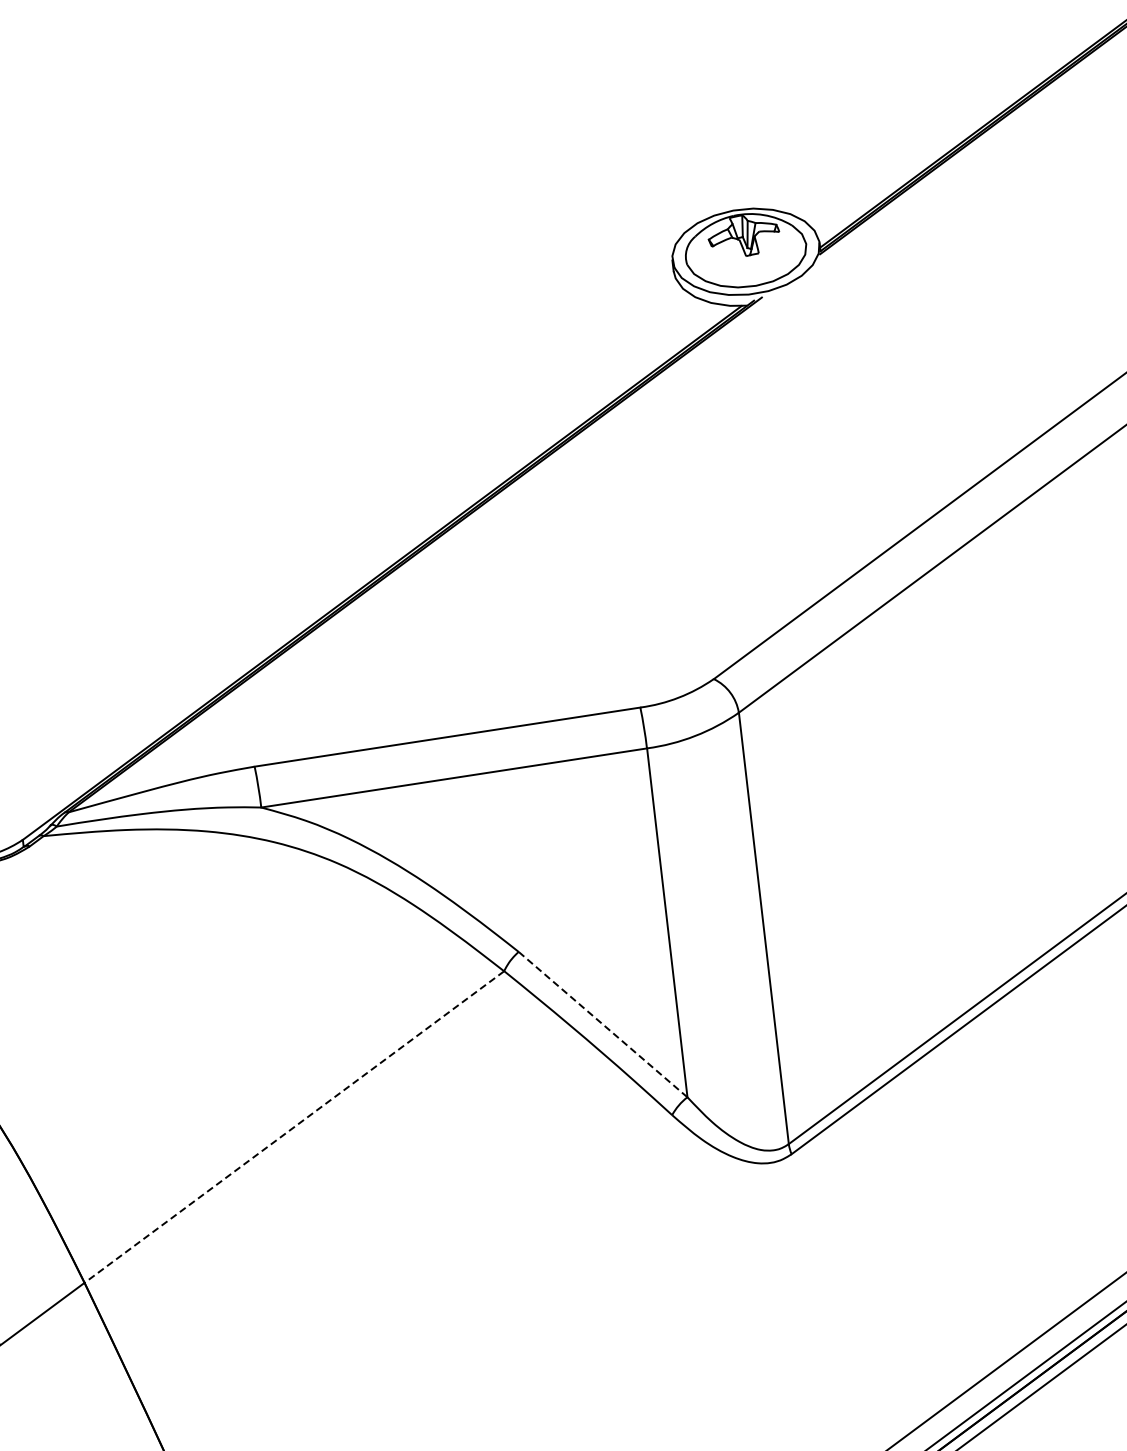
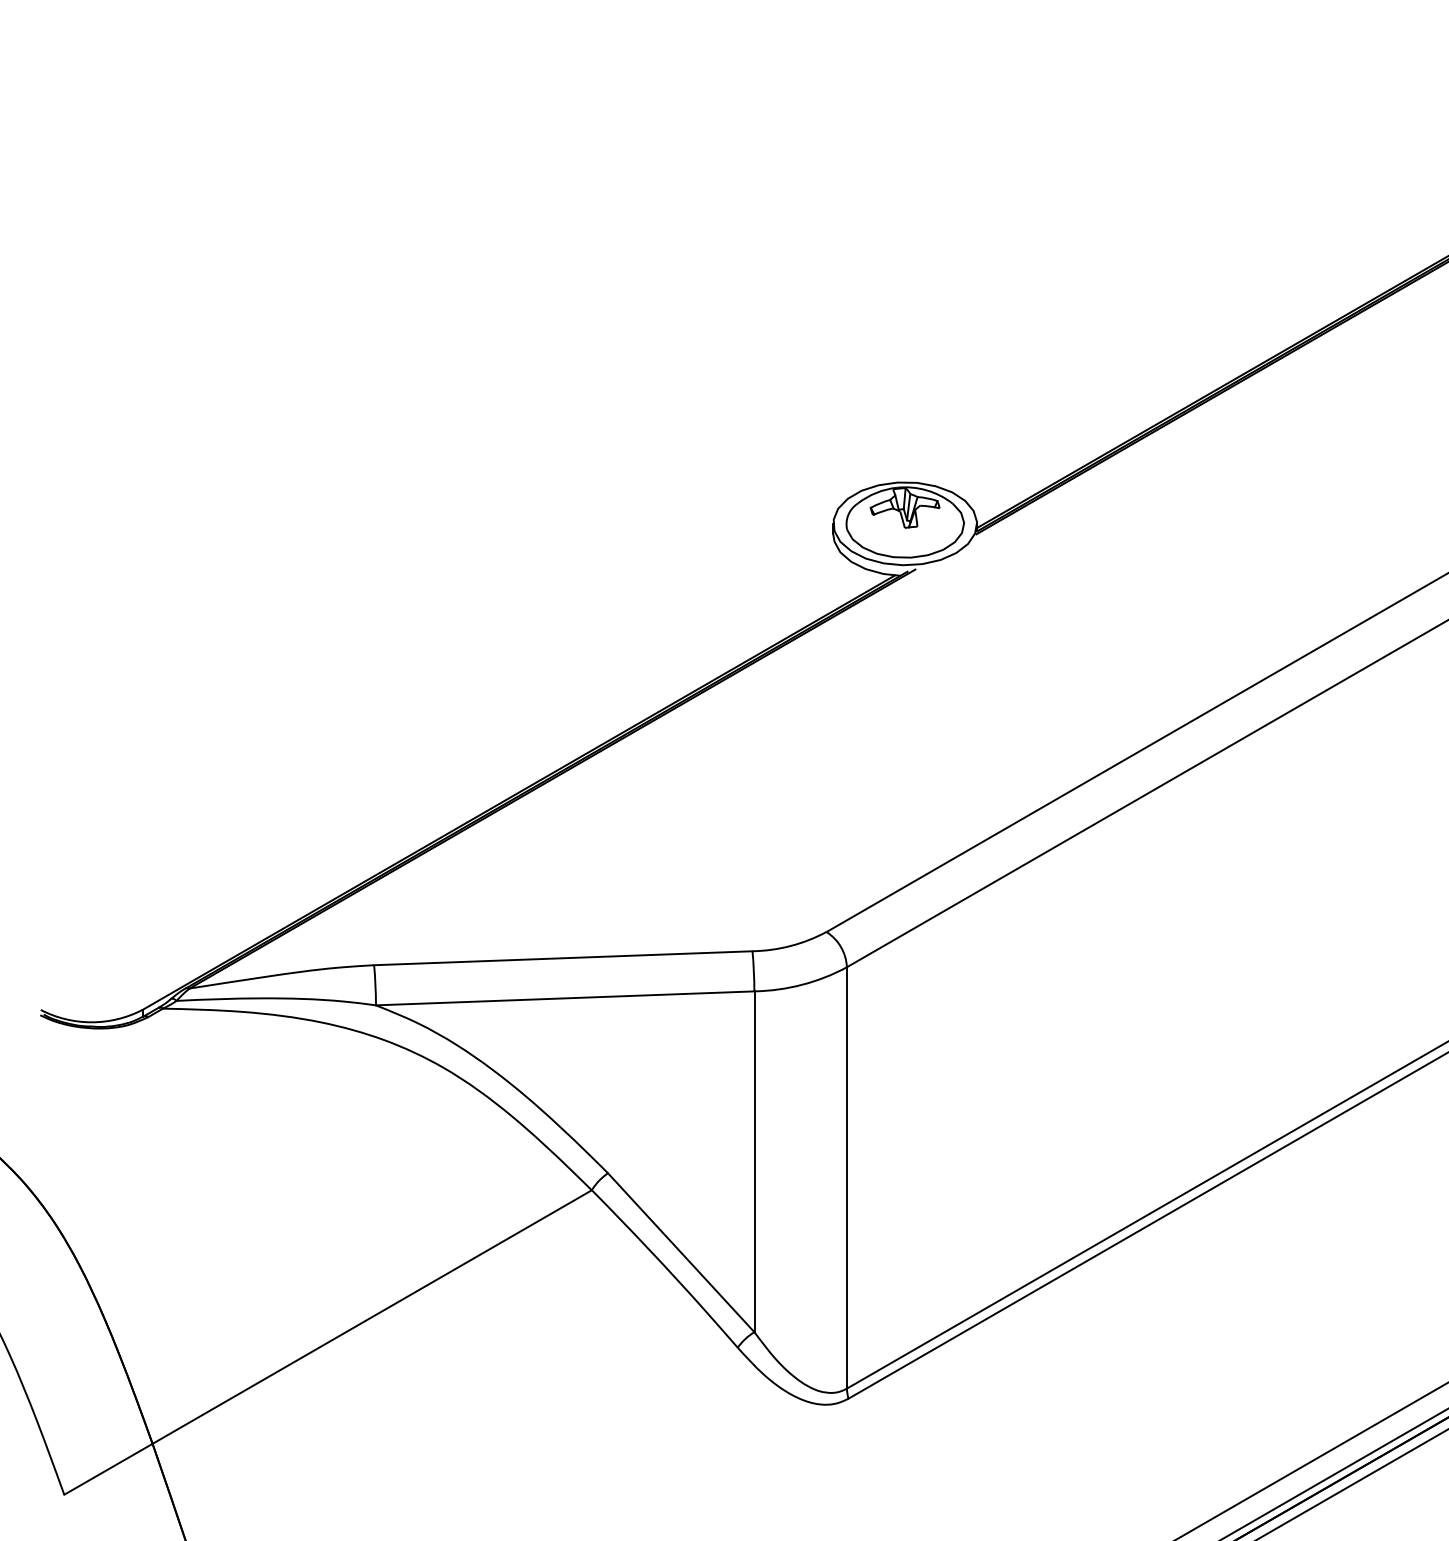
line: (603, 1025) -> (681, 1253), dashed -> solid
line: (294, 1127) -> (372, 1317), dashed -> solid

